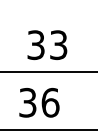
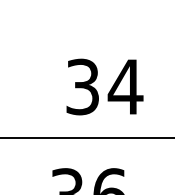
text: (58, 45) -> (125, 87), 33 -> 34

